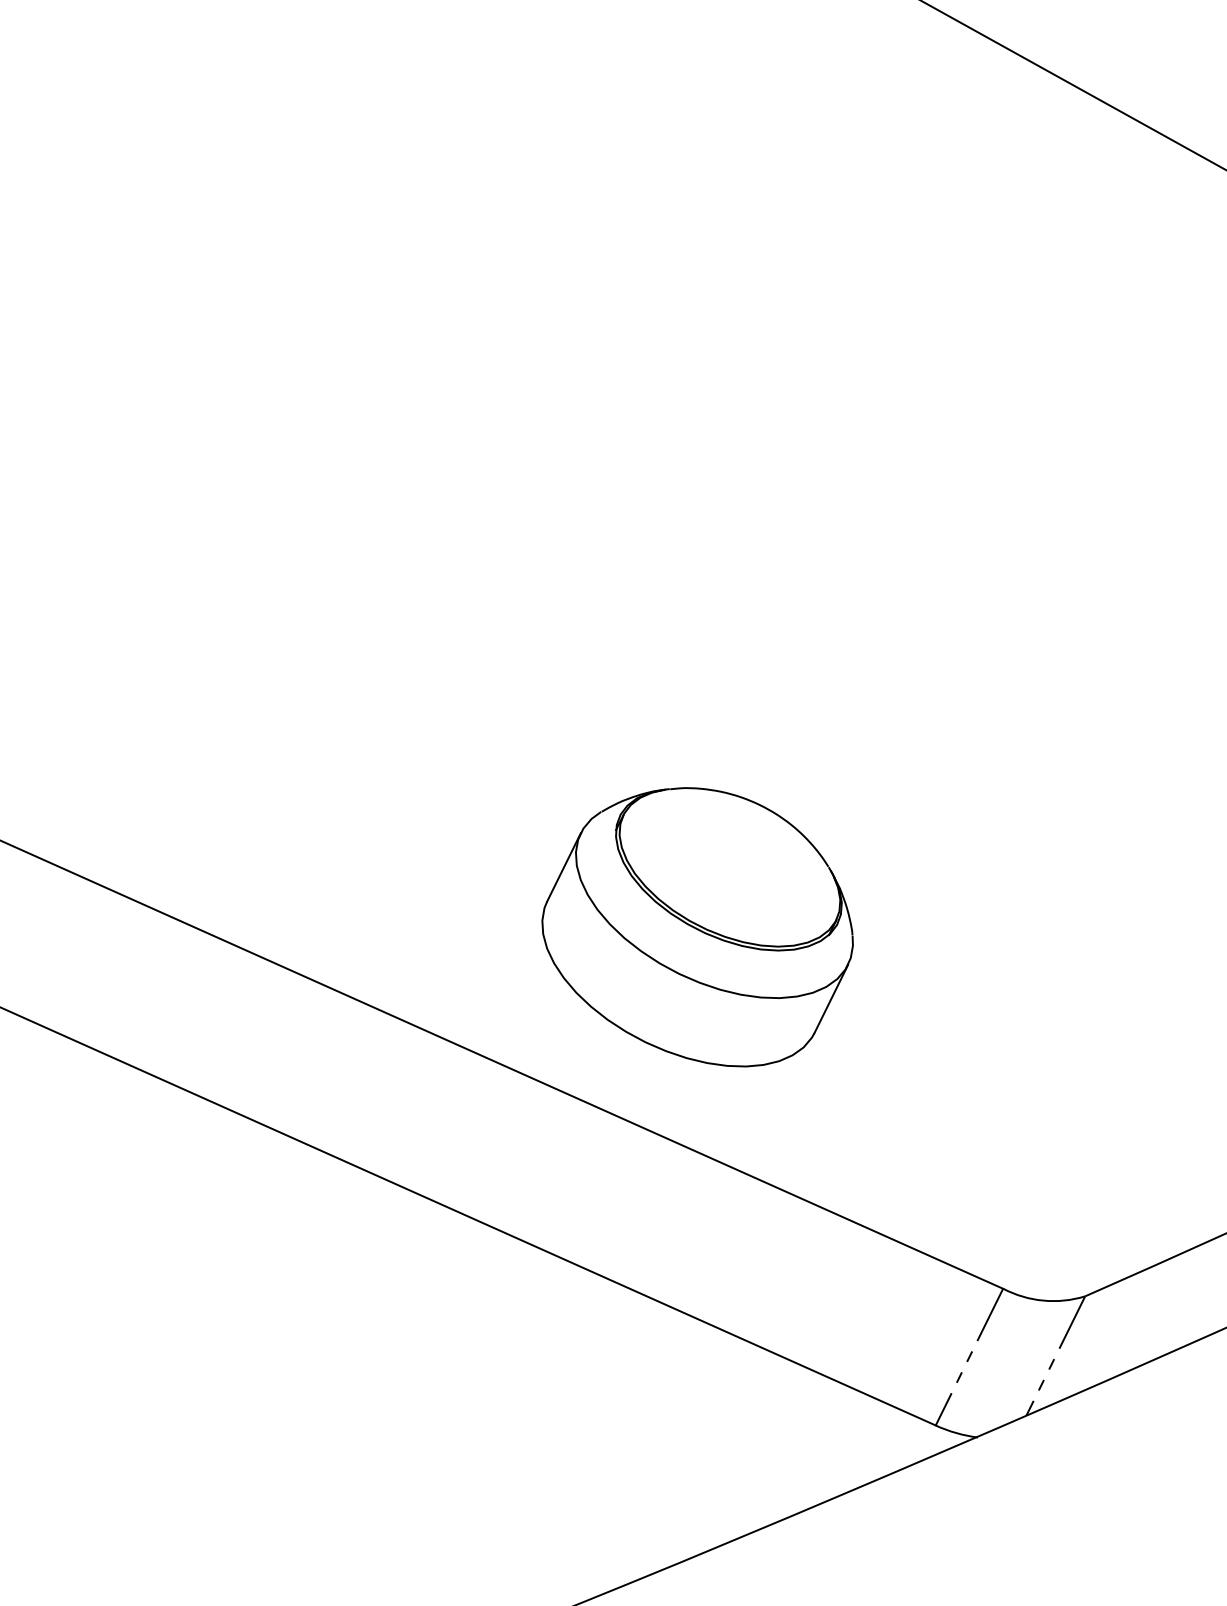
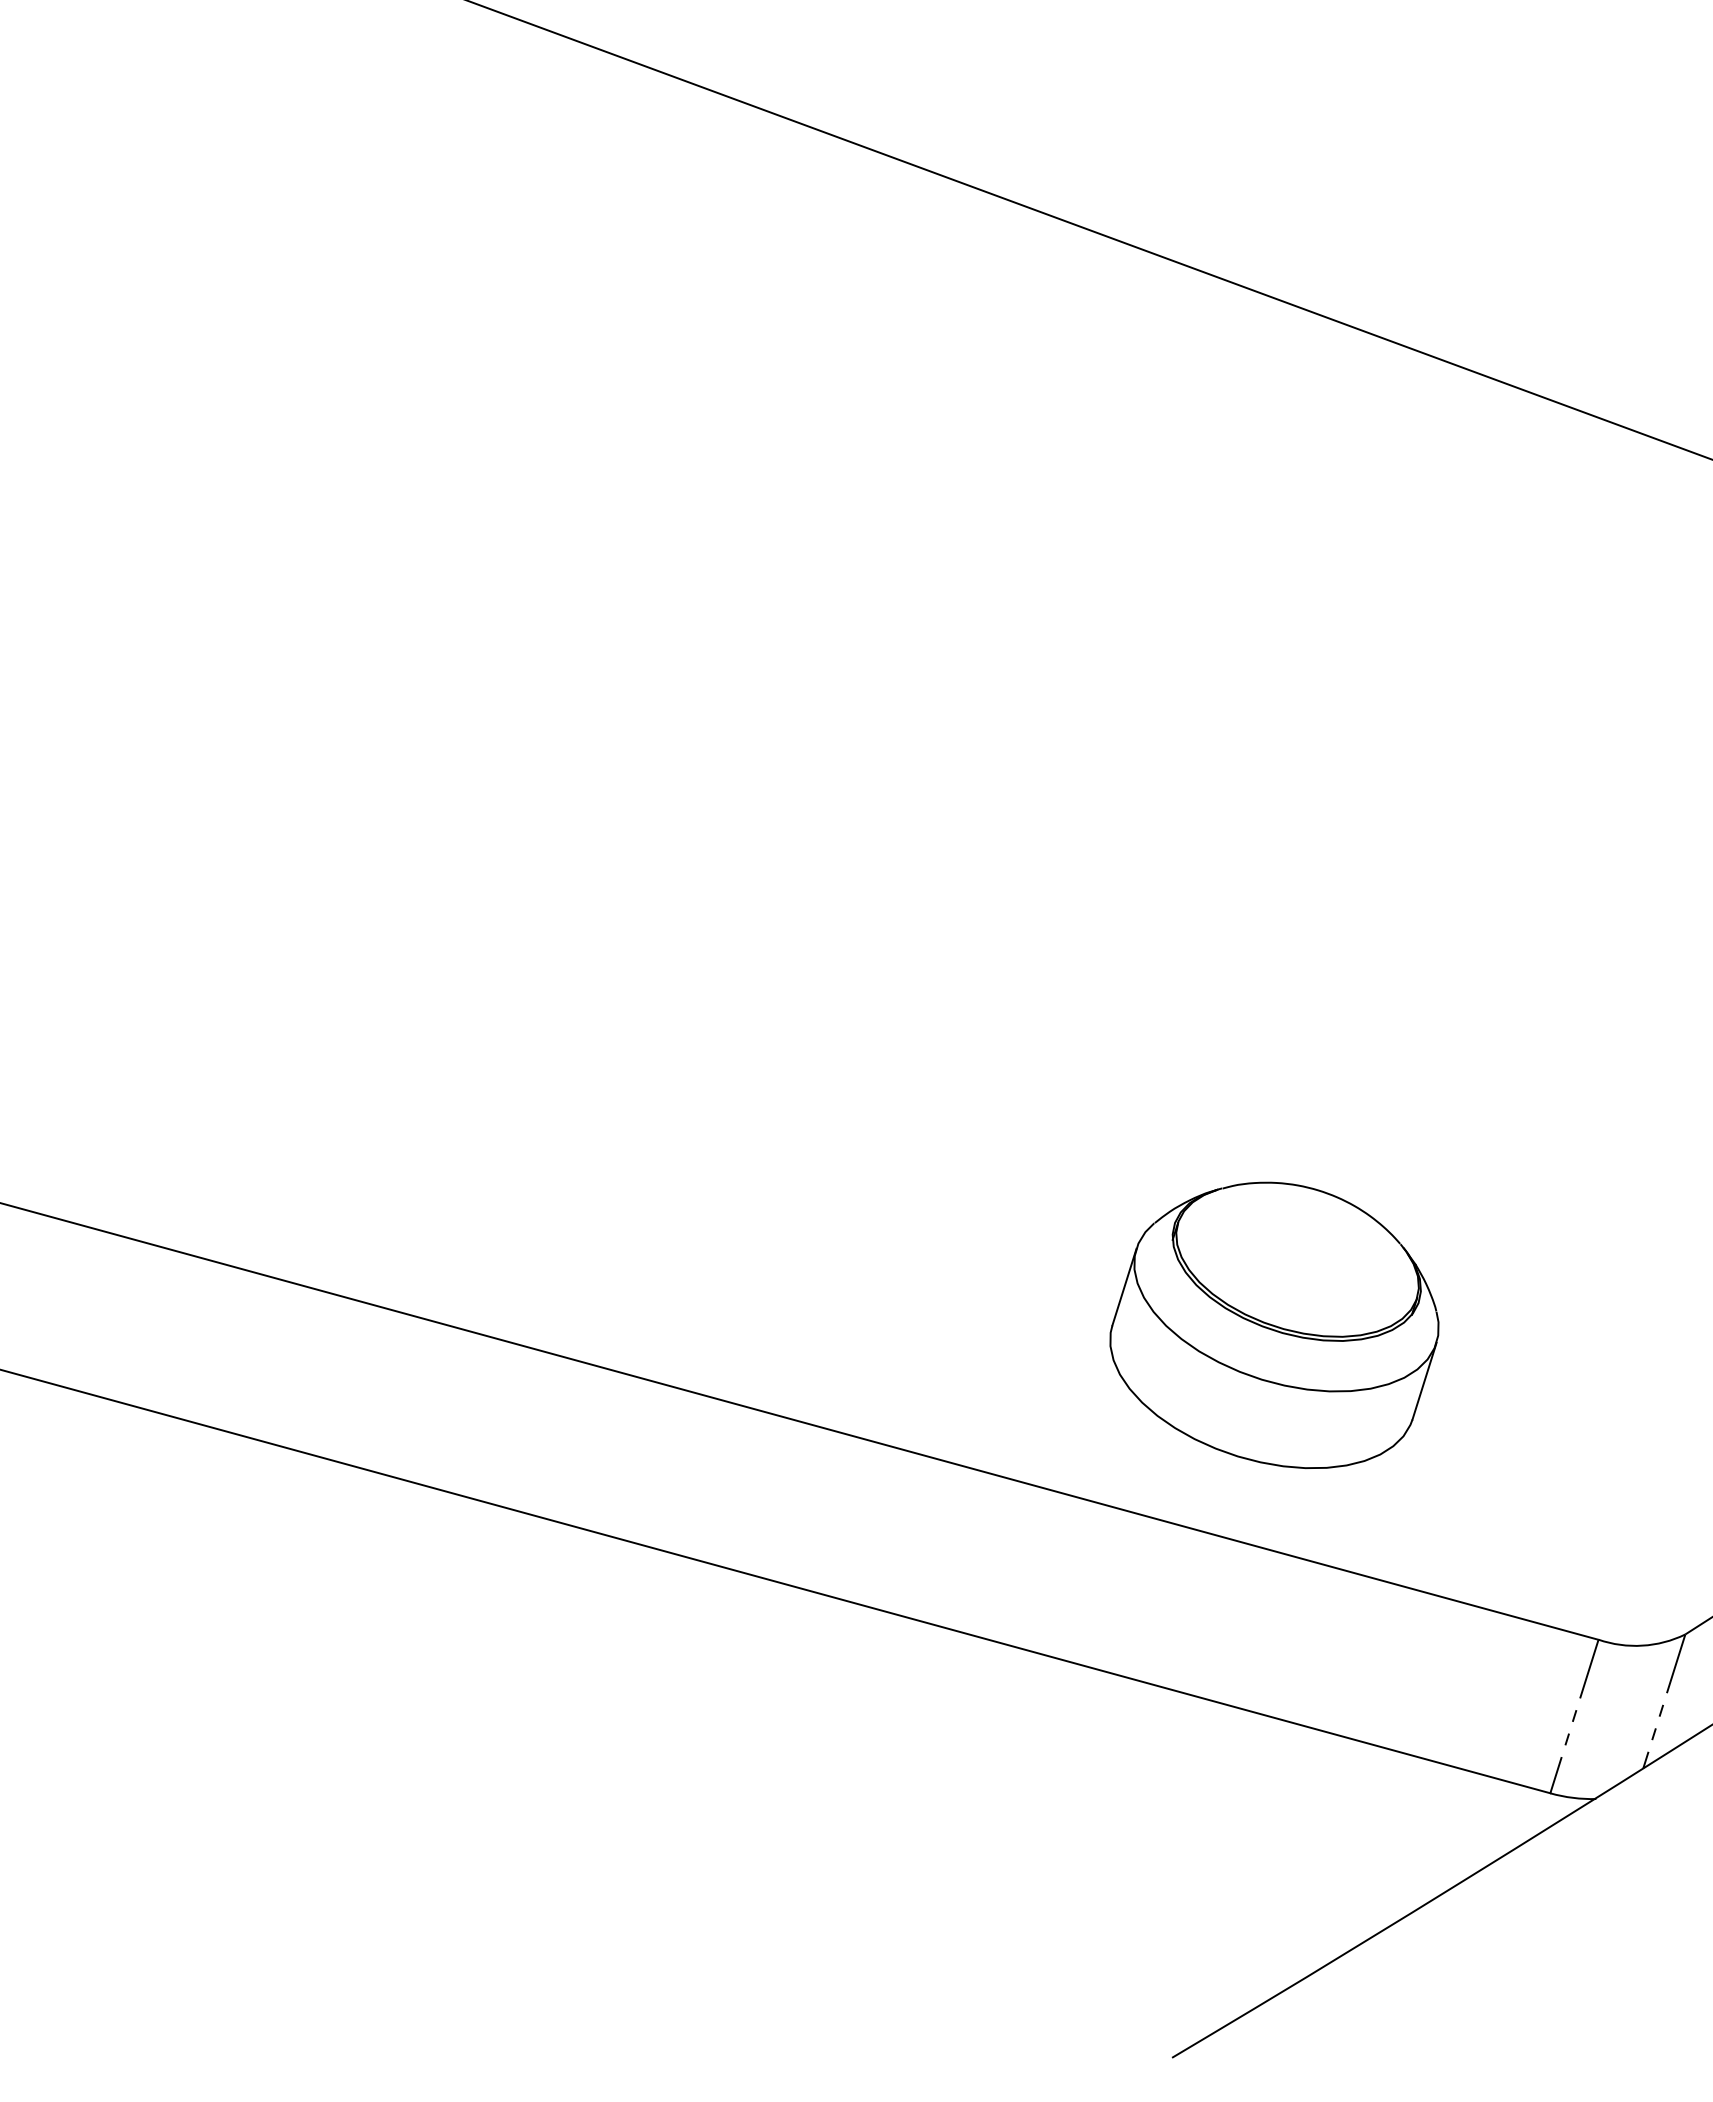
part: (699, 924) -> (1274, 1324), moved

